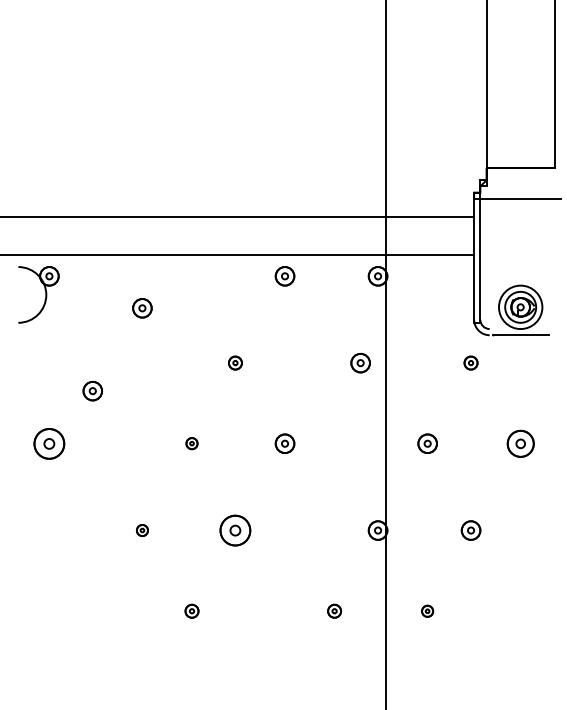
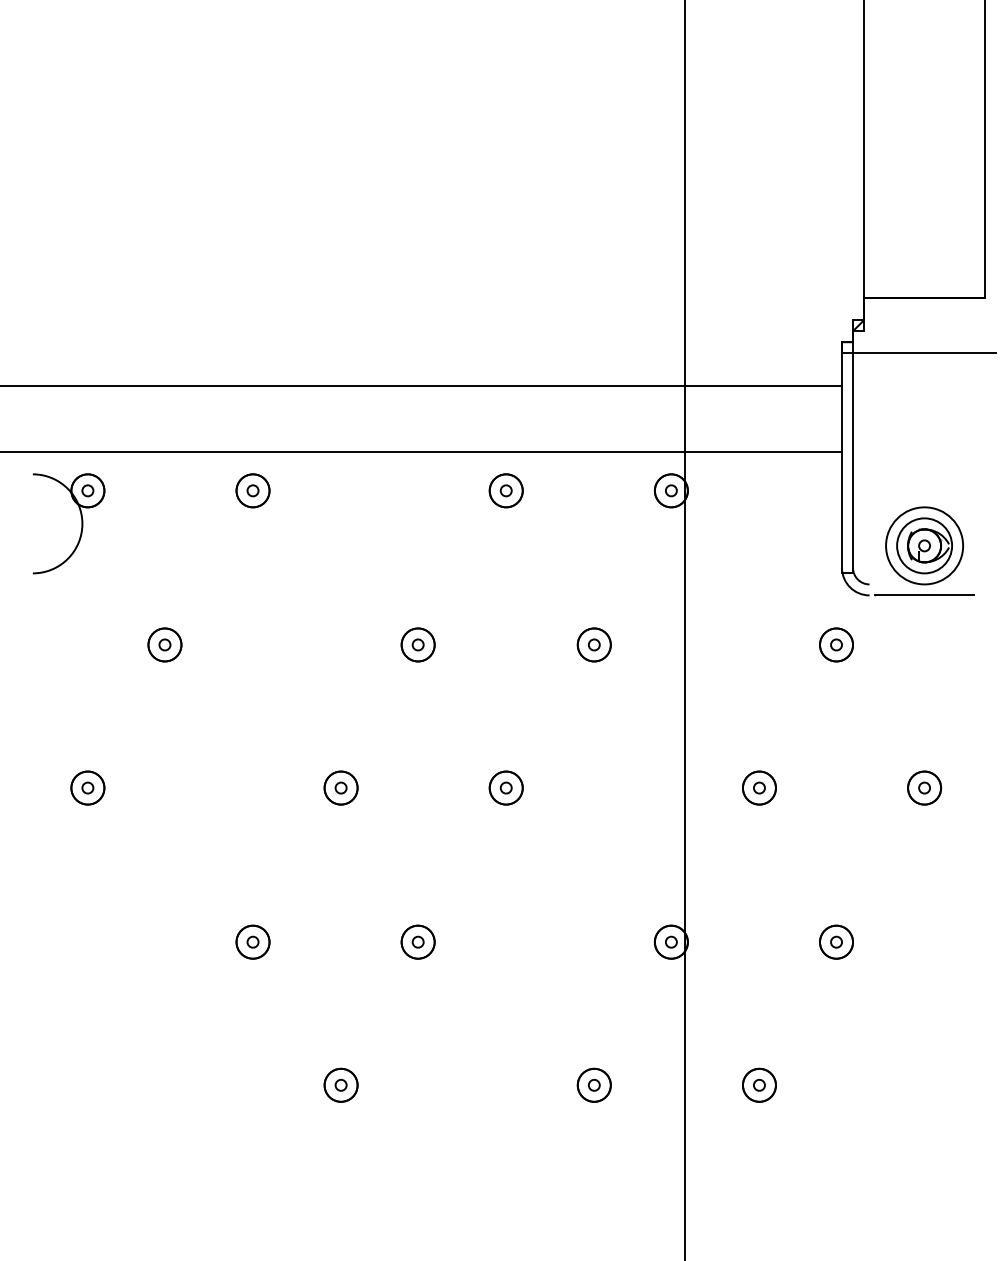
part: (142, 308) -> (253, 491), moved
part: (235, 362) -> (418, 643), size x1.43
part: (360, 362) -> (594, 643), moved
part: (470, 362) -> (835, 643), size x1.43
part: (92, 390) -> (164, 643), moved
part: (49, 443) -> (88, 787), size x0.62
part: (191, 443) -> (340, 787), size x1.67
part: (520, 443) -> (924, 787), size x0.71
part: (142, 530) -> (253, 942), size x1.67
part: (235, 530) -> (418, 942), size x0.62
part: (191, 611) -> (340, 1085), size x1.43
part: (334, 611) -> (594, 1085), size x1.43
part: (427, 611) -> (759, 1085), size x1.67

